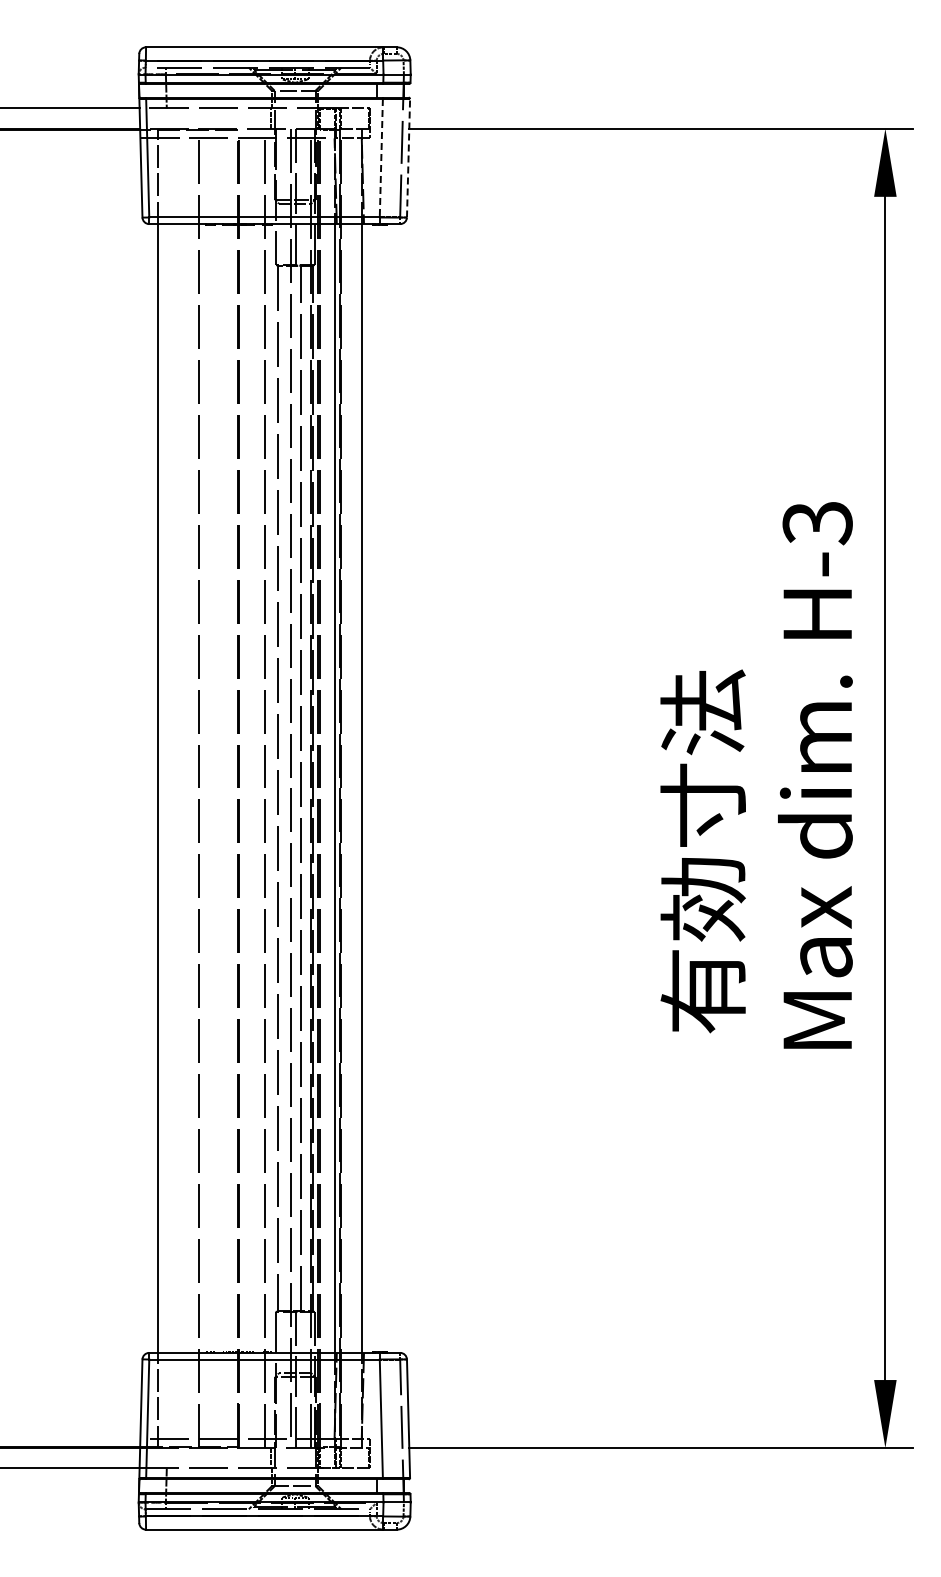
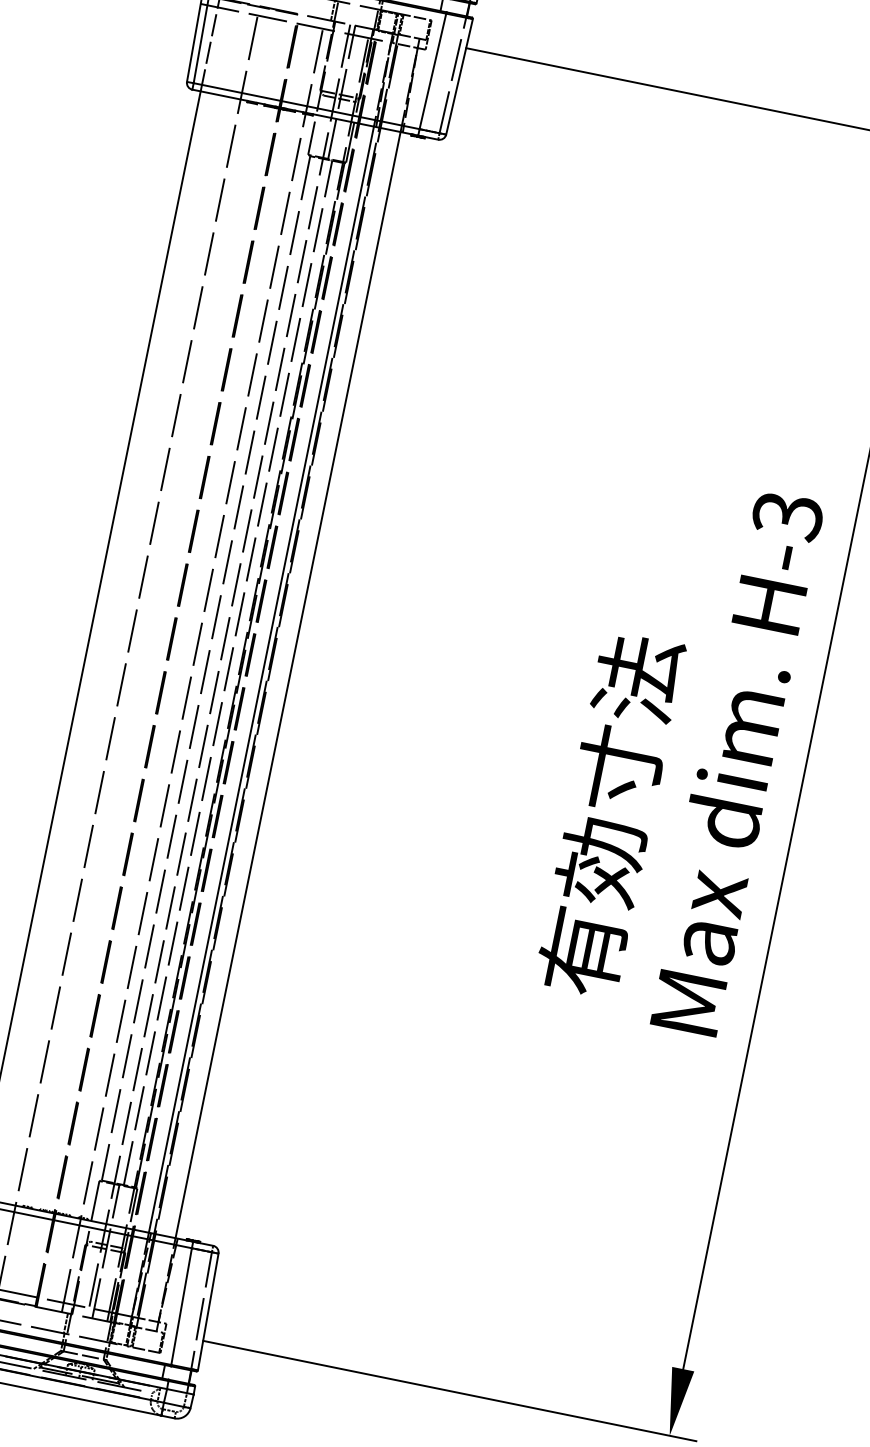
line: (408, 157) -> (459, 76), dashed -> solid
line: (381, 158) -> (433, 71), dashed -> solid

